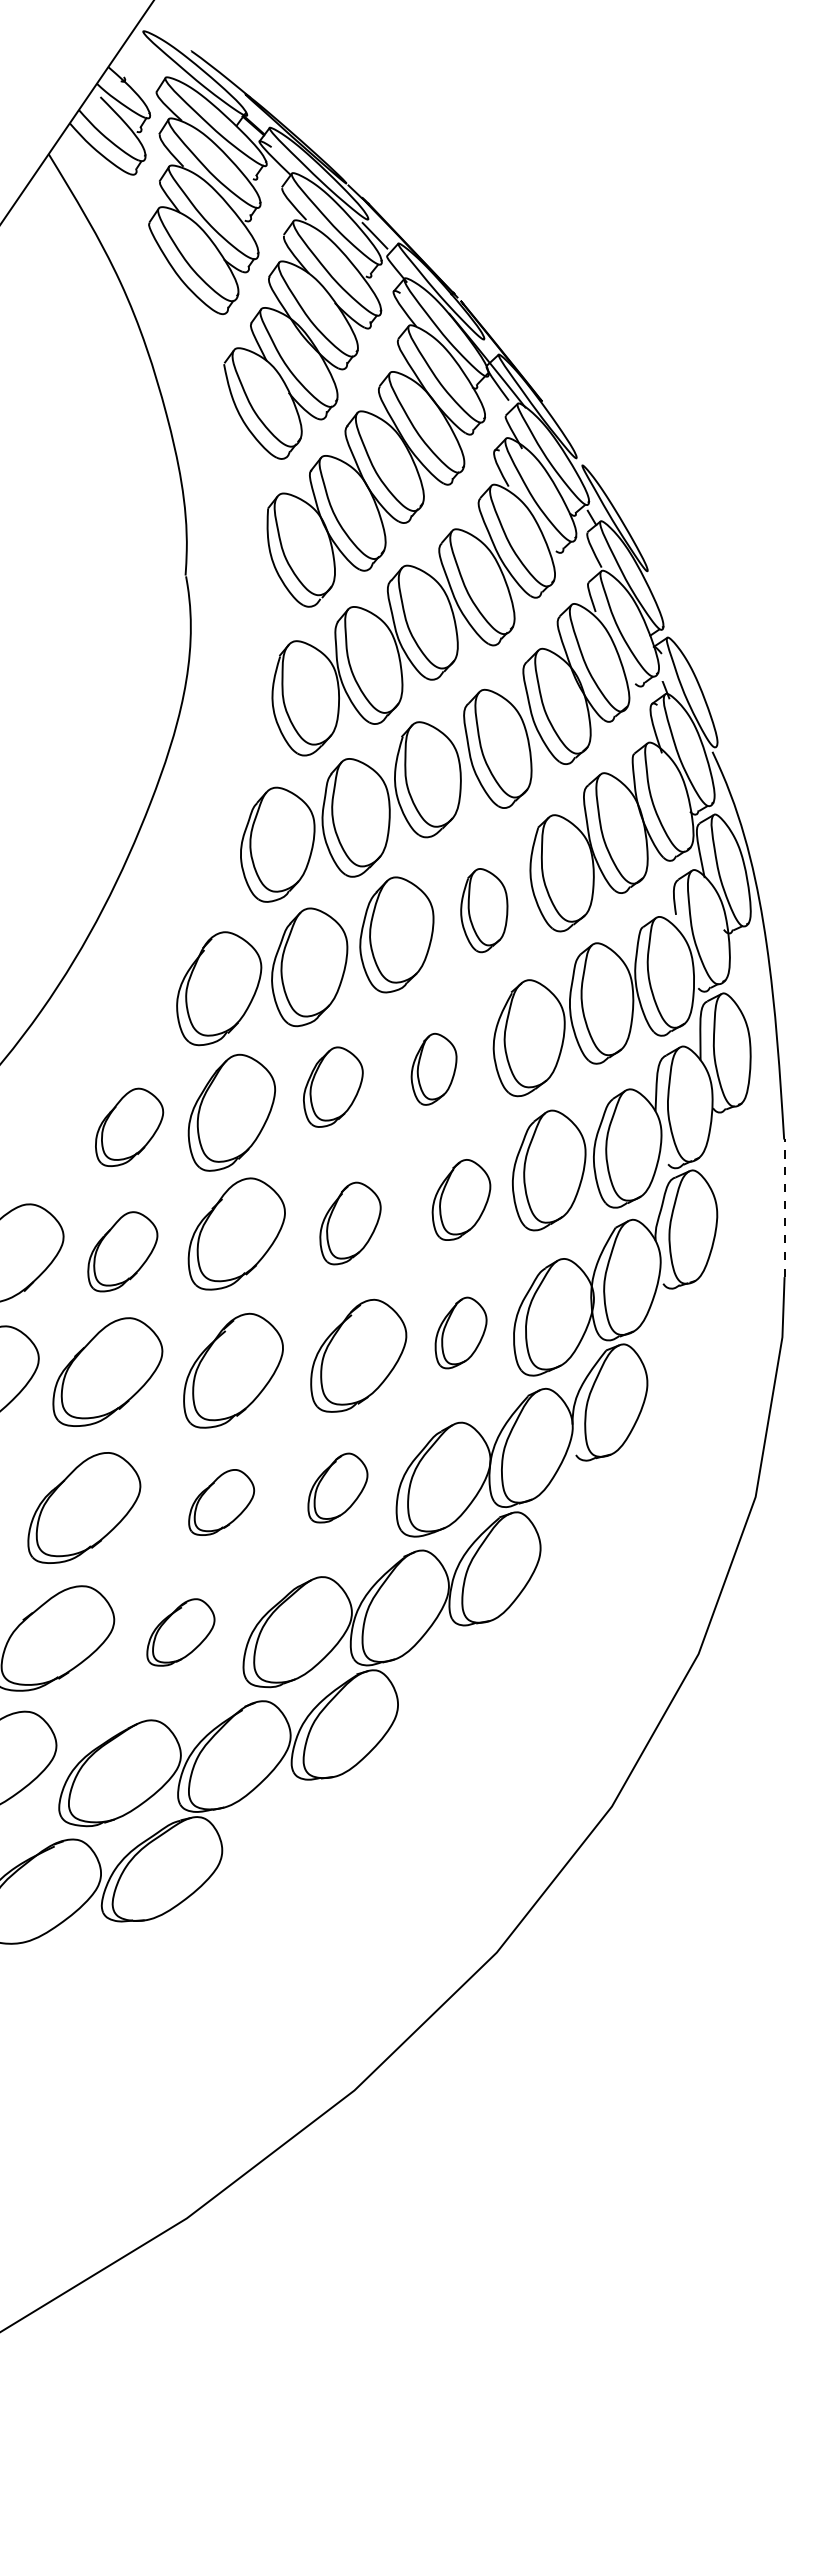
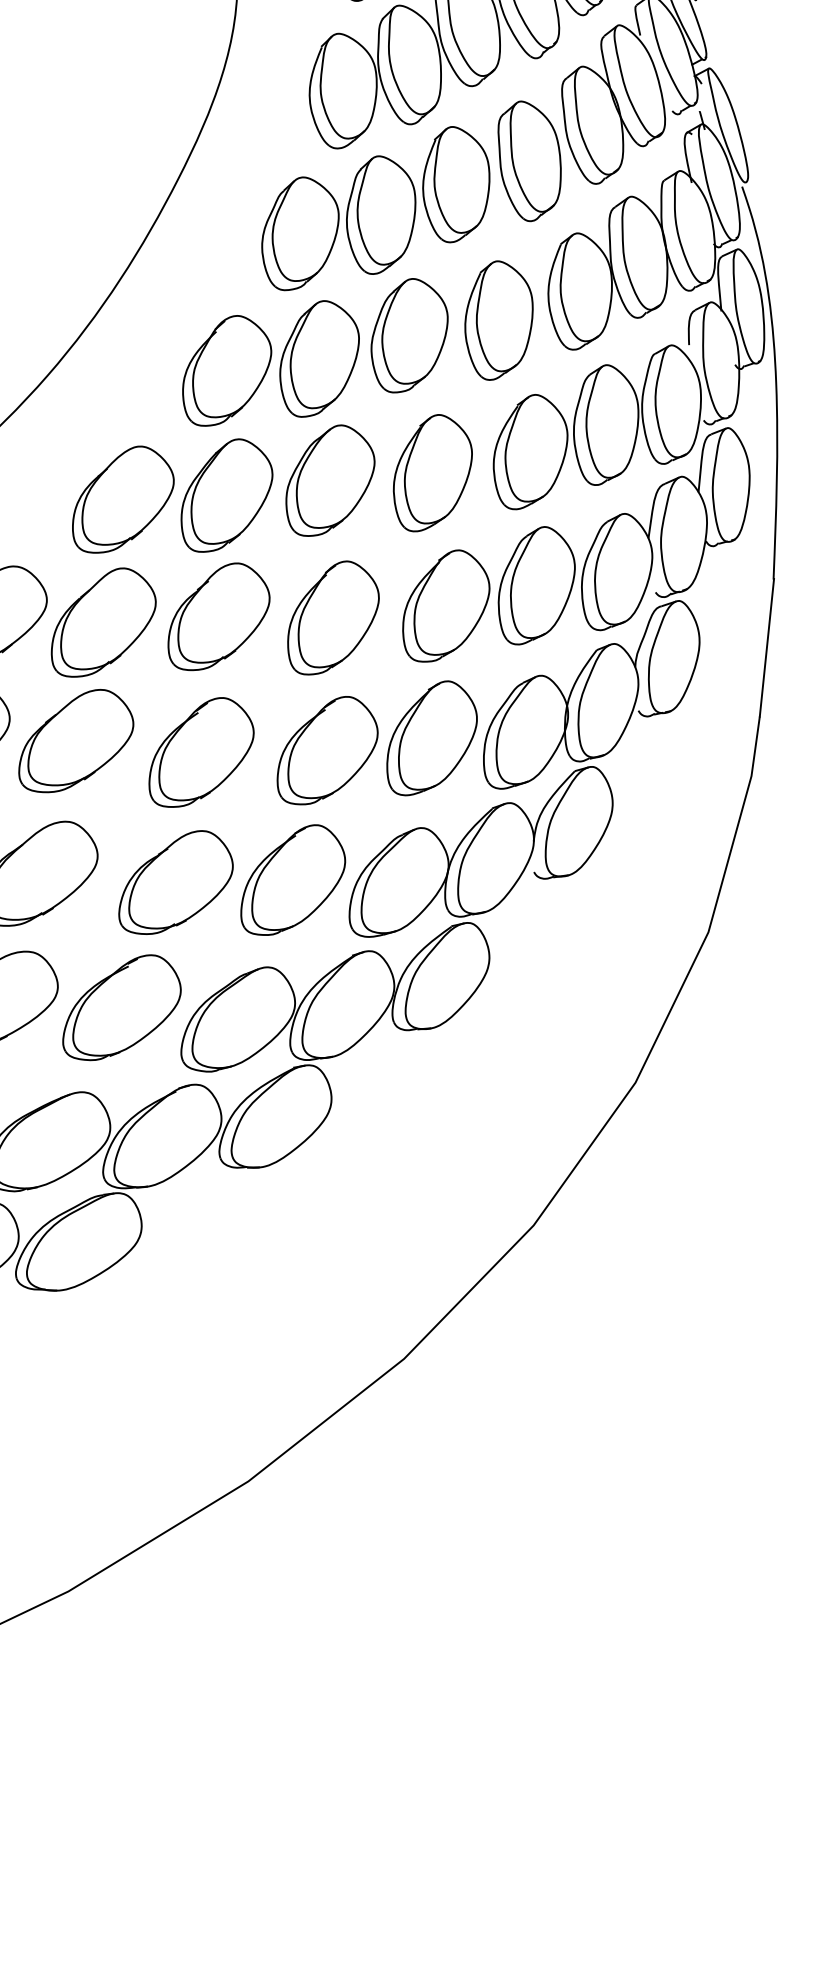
part: (484, 910) -> (499, 321), size x1.43
part: (433, 1069) -> (431, 473), size x1.67
part: (333, 1086) -> (330, 480), size x1.43
part: (129, 1127) -> (123, 500), size x1.43
part: (461, 1199) -> (446, 606), size x1.43
line: (784, 1207) -> (766, 647), dashed -> solid
part: (350, 1223) -> (333, 618), size x1.43
part: (122, 1251) -> (103, 623), size x1.43
part: (460, 1332) -> (431, 738), size x1.67
part: (337, 1487) -> (293, 879), size x1.67
part: (221, 1502) -> (176, 882), size x1.67
part: (180, 1632) -> (122, 1007), size x1.67

